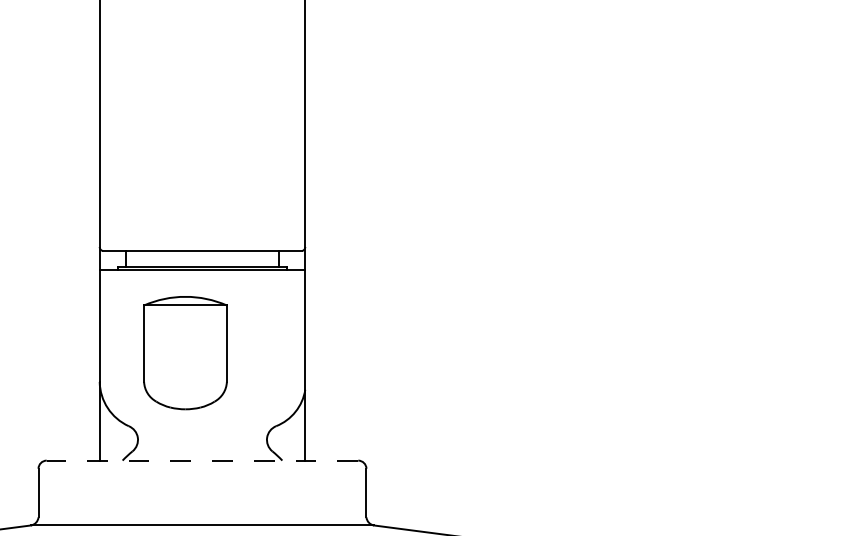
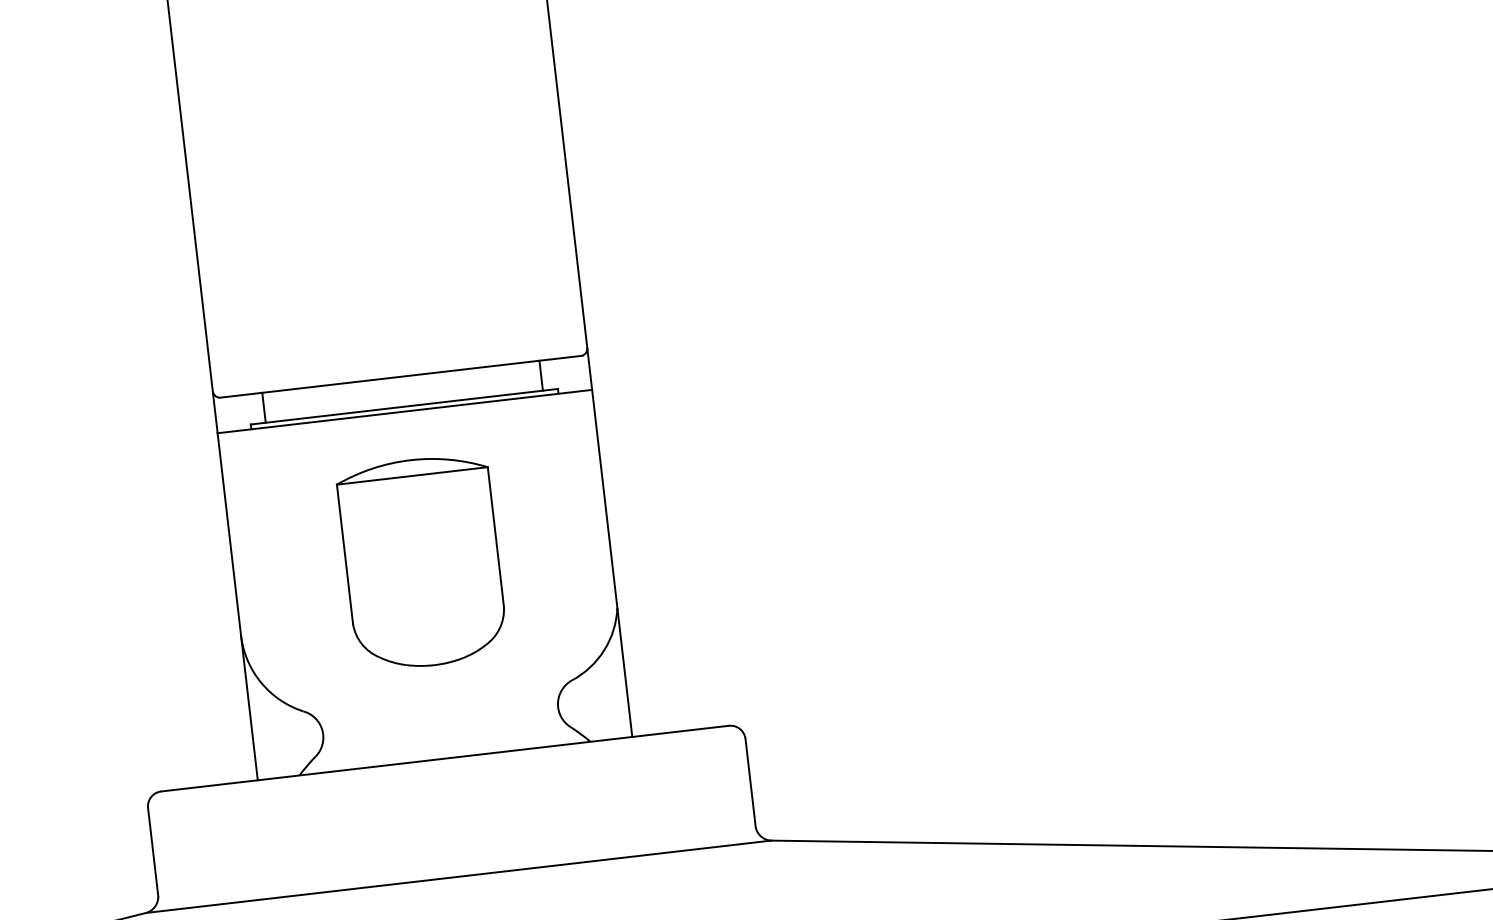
part: (185, 353) -> (422, 563), moved
line: (202, 460) -> (445, 758), dashed -> solid

